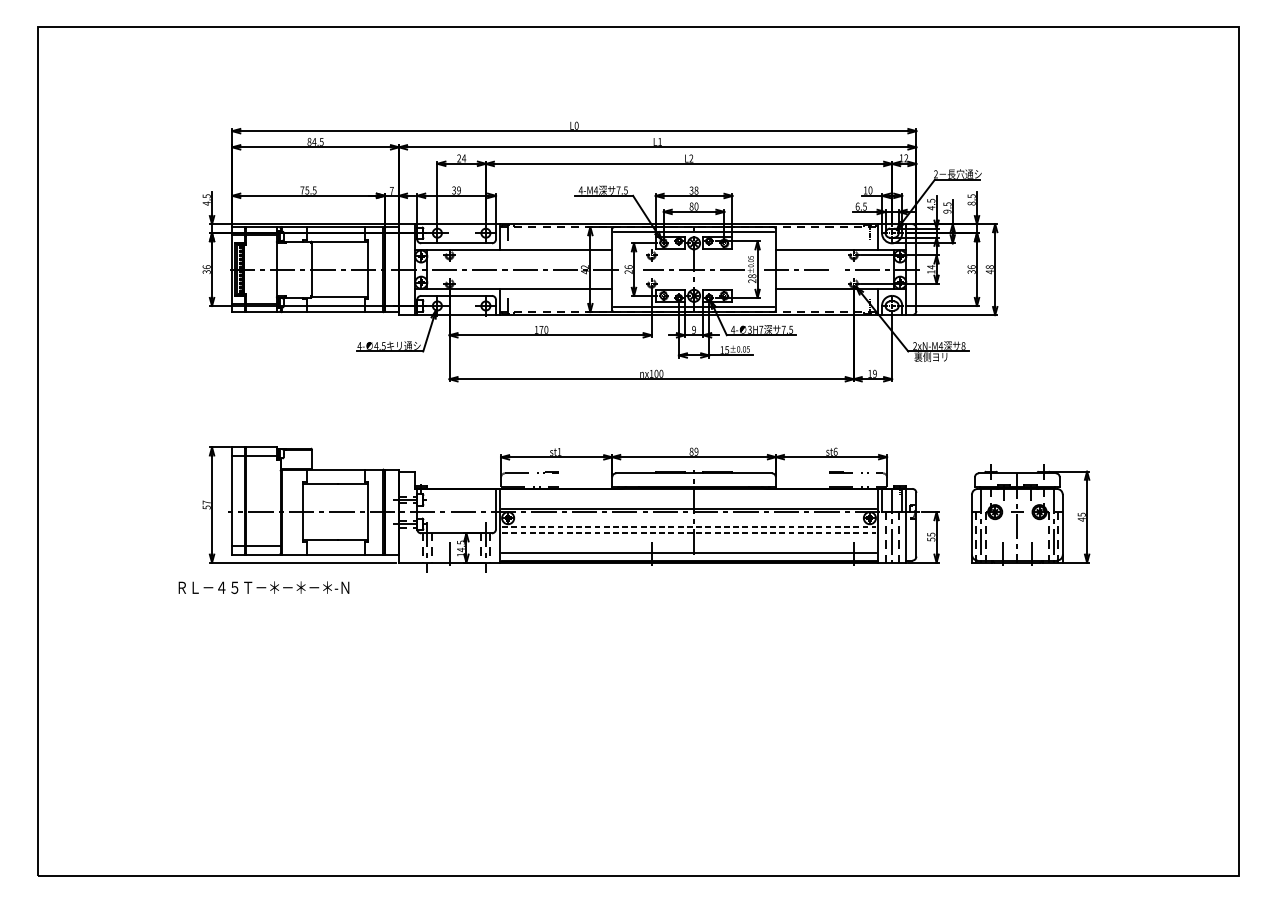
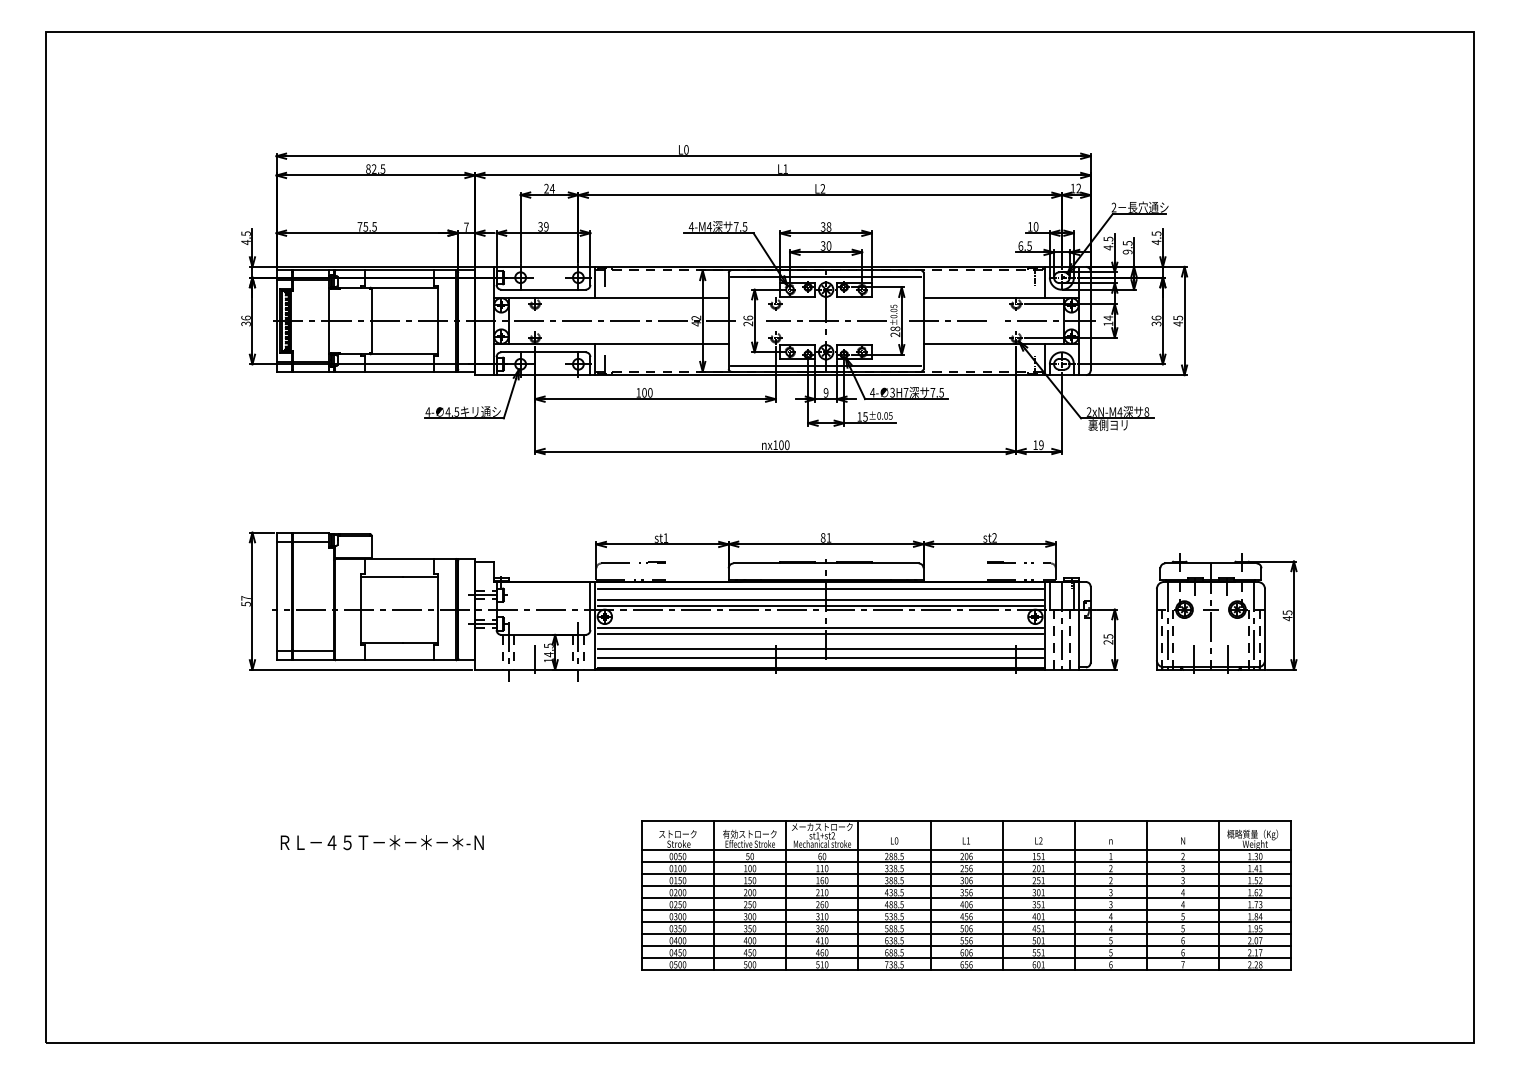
text: (313, 141) -> (373, 168), 84.5 -> 82.5
text: (971, 203) -> (1156, 242), 8.5 -> 4.5
text: (691, 206) -> (822, 245), 80 -> 30
text: (989, 266) -> (1177, 317), 48 -> 45
text: (541, 329) -> (644, 392), 170 -> 100
text: (696, 451) -> (828, 537), 89 -> 81
text: (835, 451) -> (994, 537), st6 -> st2
line: (688, 495) -> (819, 589), added
line: (688, 503) -> (819, 599), added
line: (689, 527) -> (820, 627), dashed -> solid
line: (689, 532) -> (820, 633), dashed -> solid
text: (931, 539) -> (1108, 642), 55 -> 25
line: (688, 545) -> (819, 649), added
text: (263, 587) -> (381, 842), moved
part: (812, 752) -> (966, 895), added

